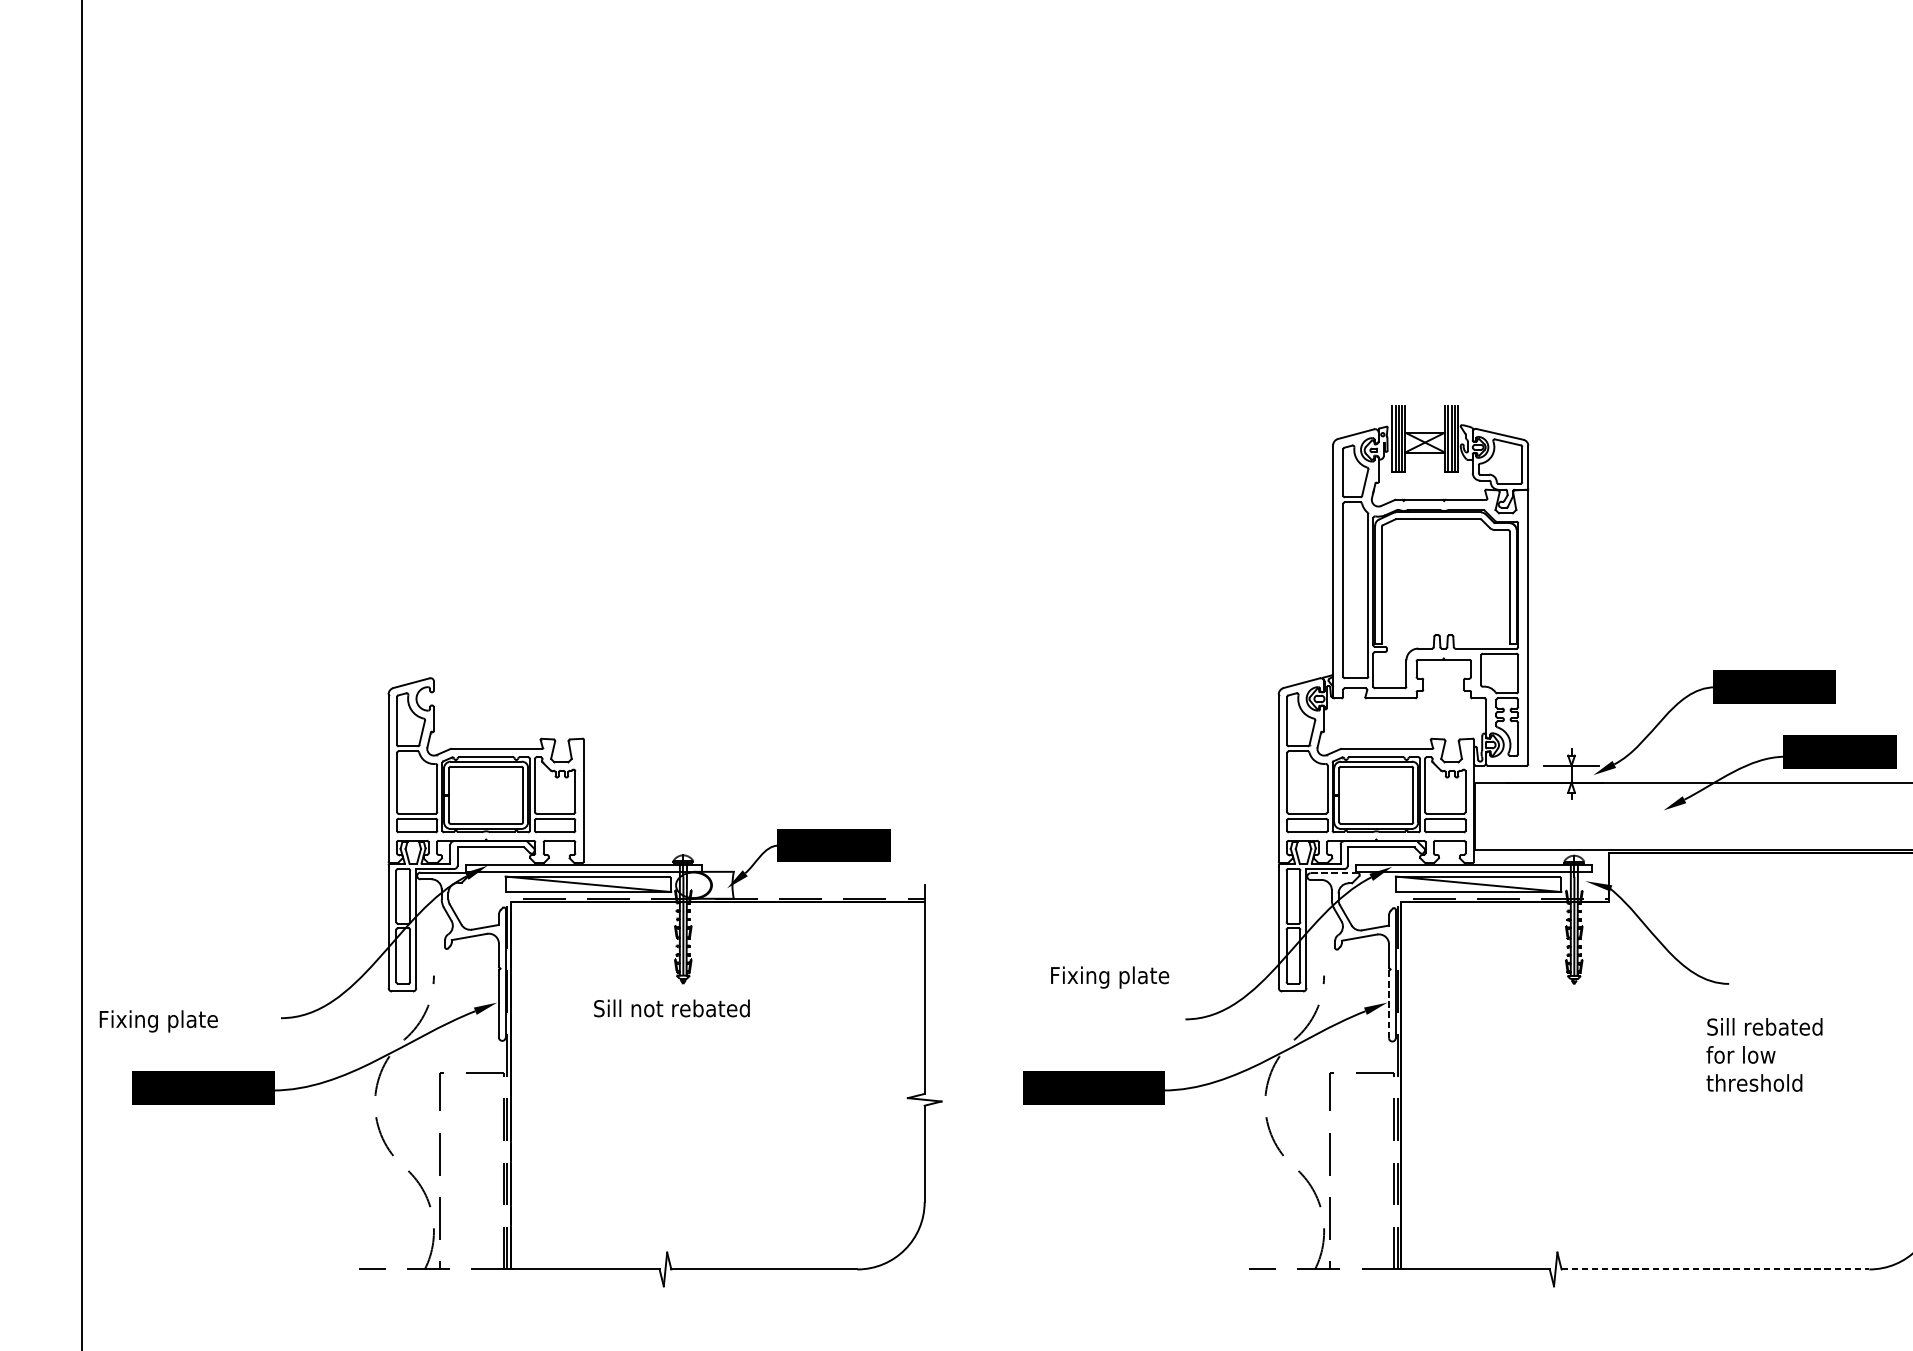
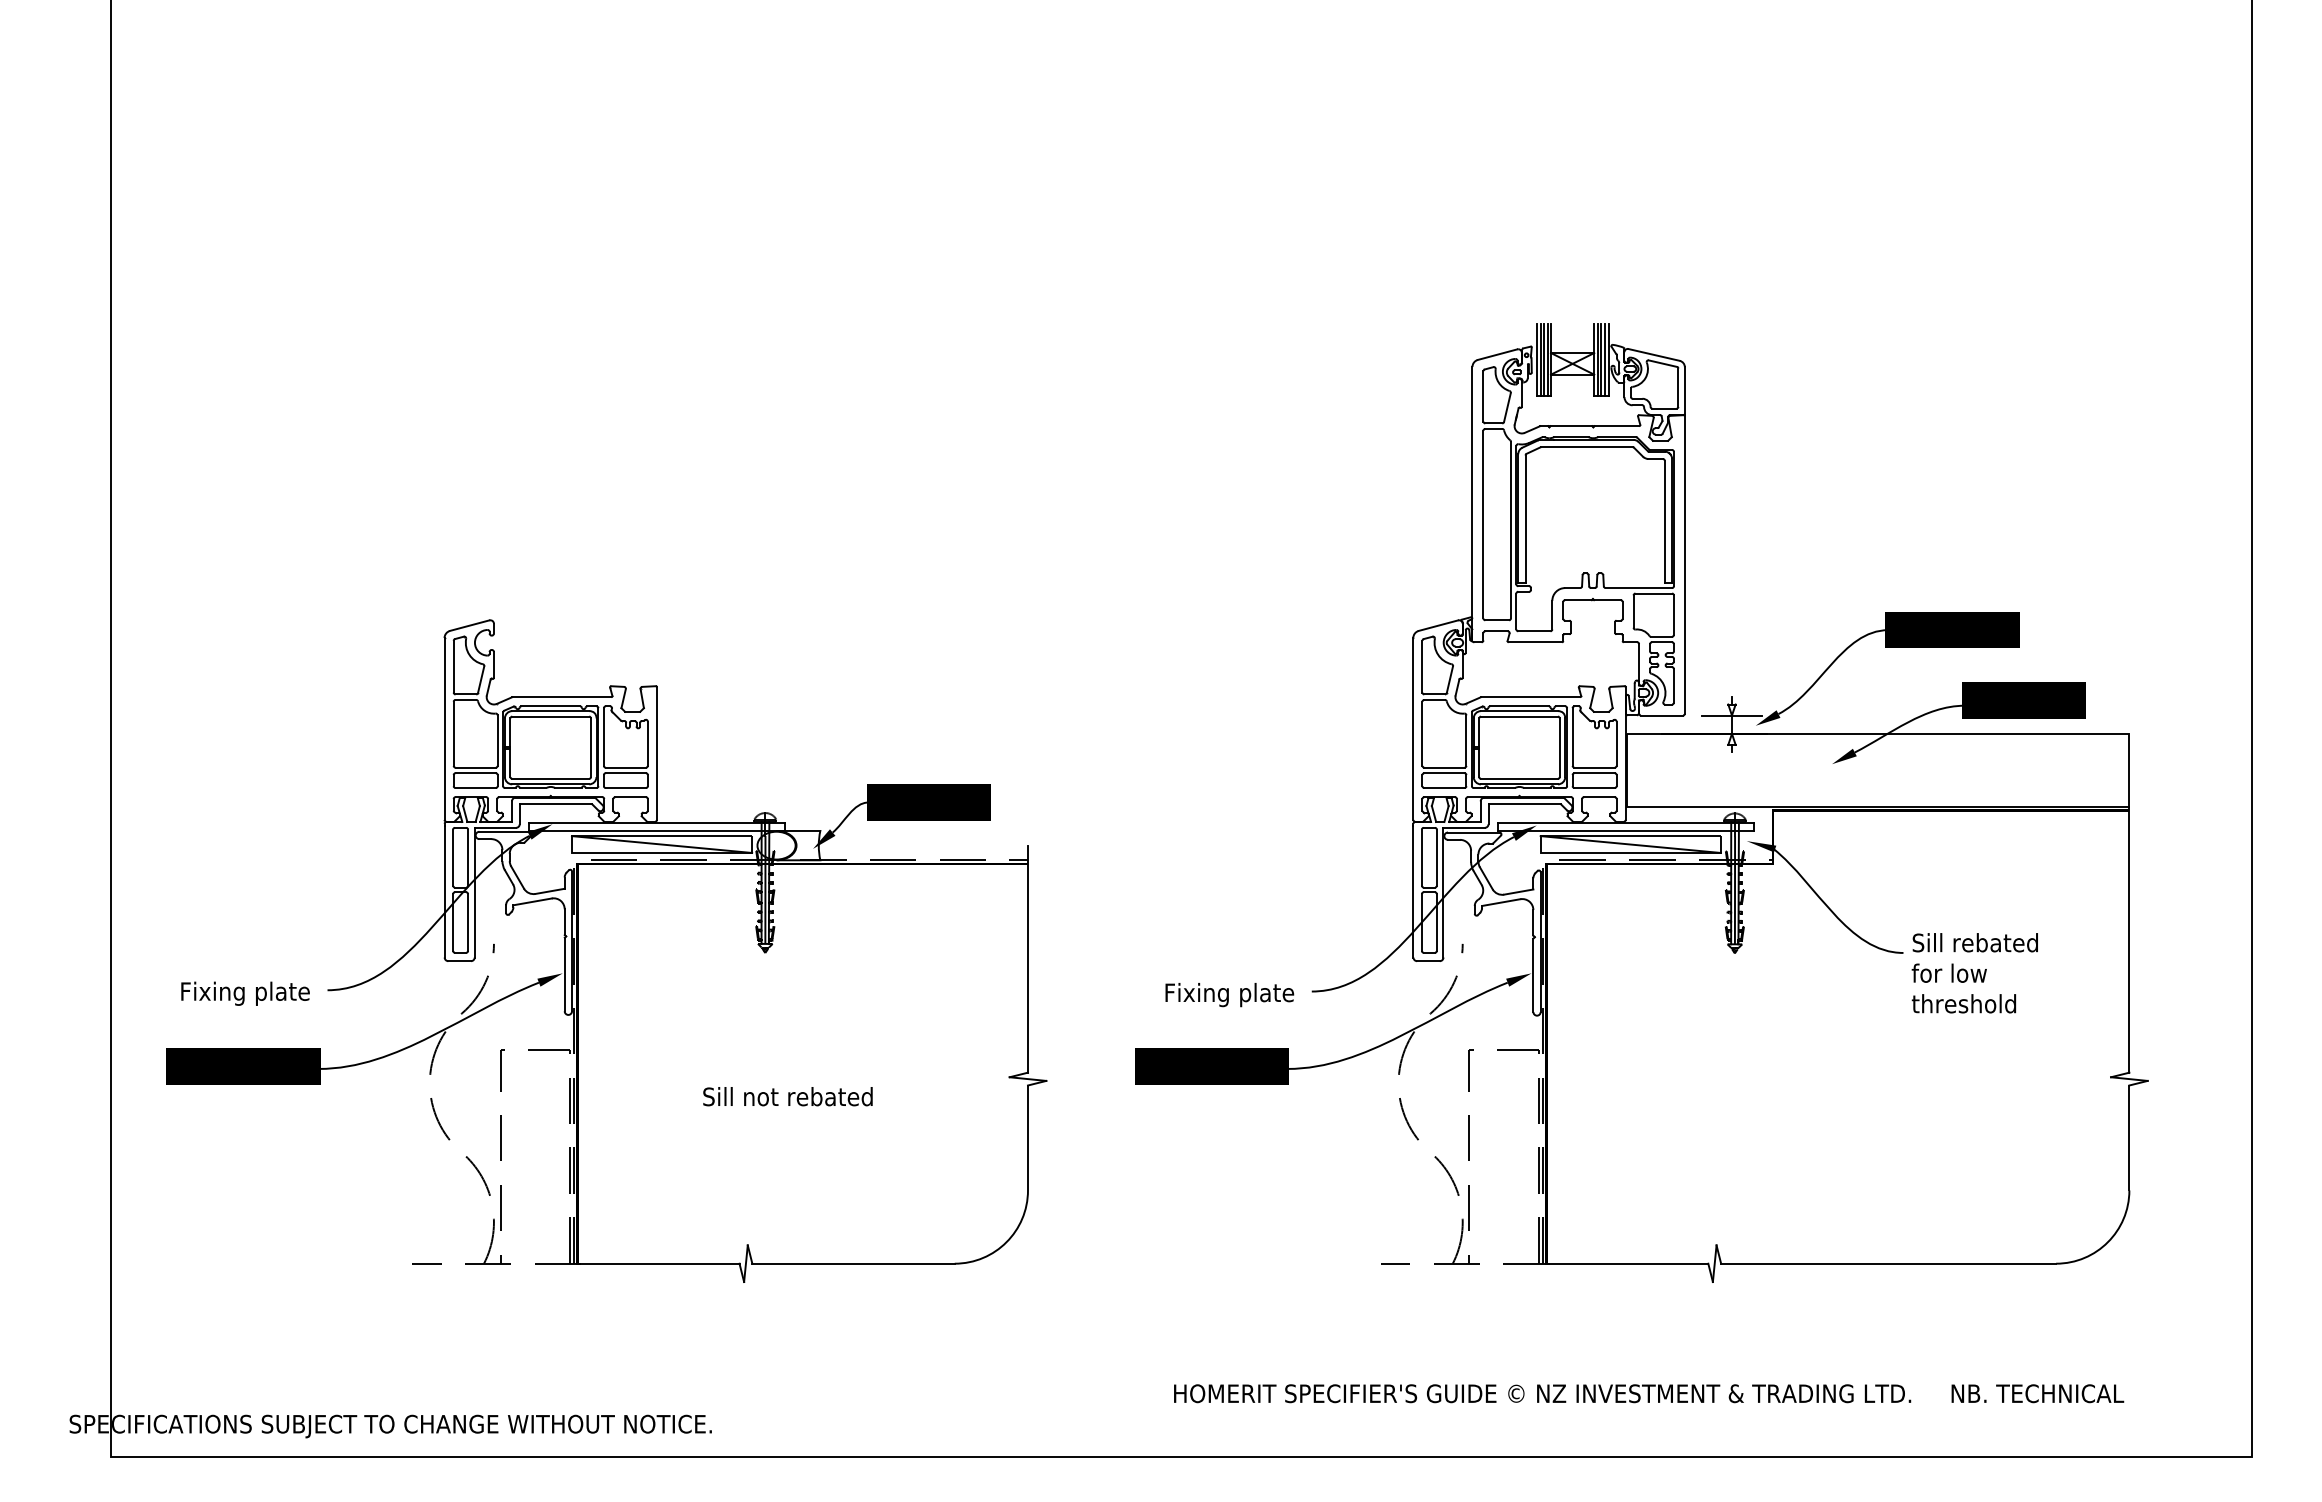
line: (1334, 873) -> (1473, 832), dashed -> solid
text: (1109, 977) -> (1229, 995), moved
line: (1389, 1004) -> (1533, 975), dashed -> solid
text: (671, 1008) -> (787, 1096), moved
text: (158, 1021) -> (245, 993), moved
text: (1764, 1055) -> (1974, 973), moved
line: (1716, 1269) -> (1889, 1263), dashed -> solid

